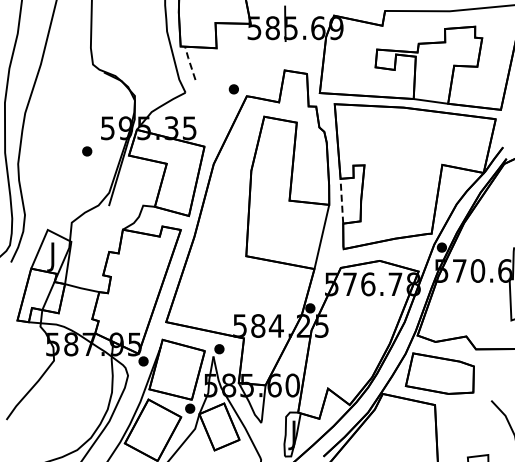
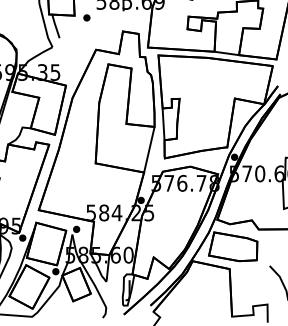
line: (189, 62) -> (55, 25), dashed -> solid
part: (233, 89) -> (86, 18), moved
line: (341, 200) -> (163, 123), dashed -> solid

